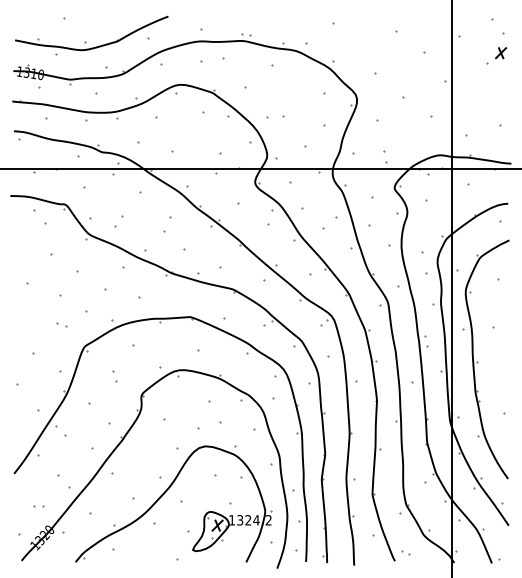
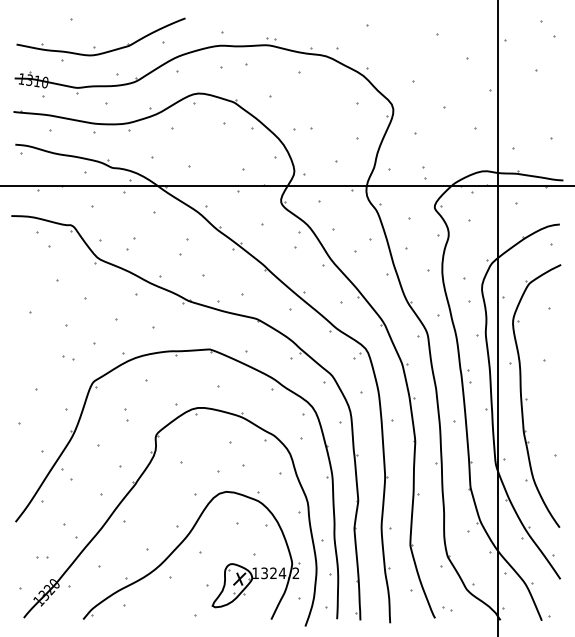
part: (501, 53) -> (552, 59), removed

